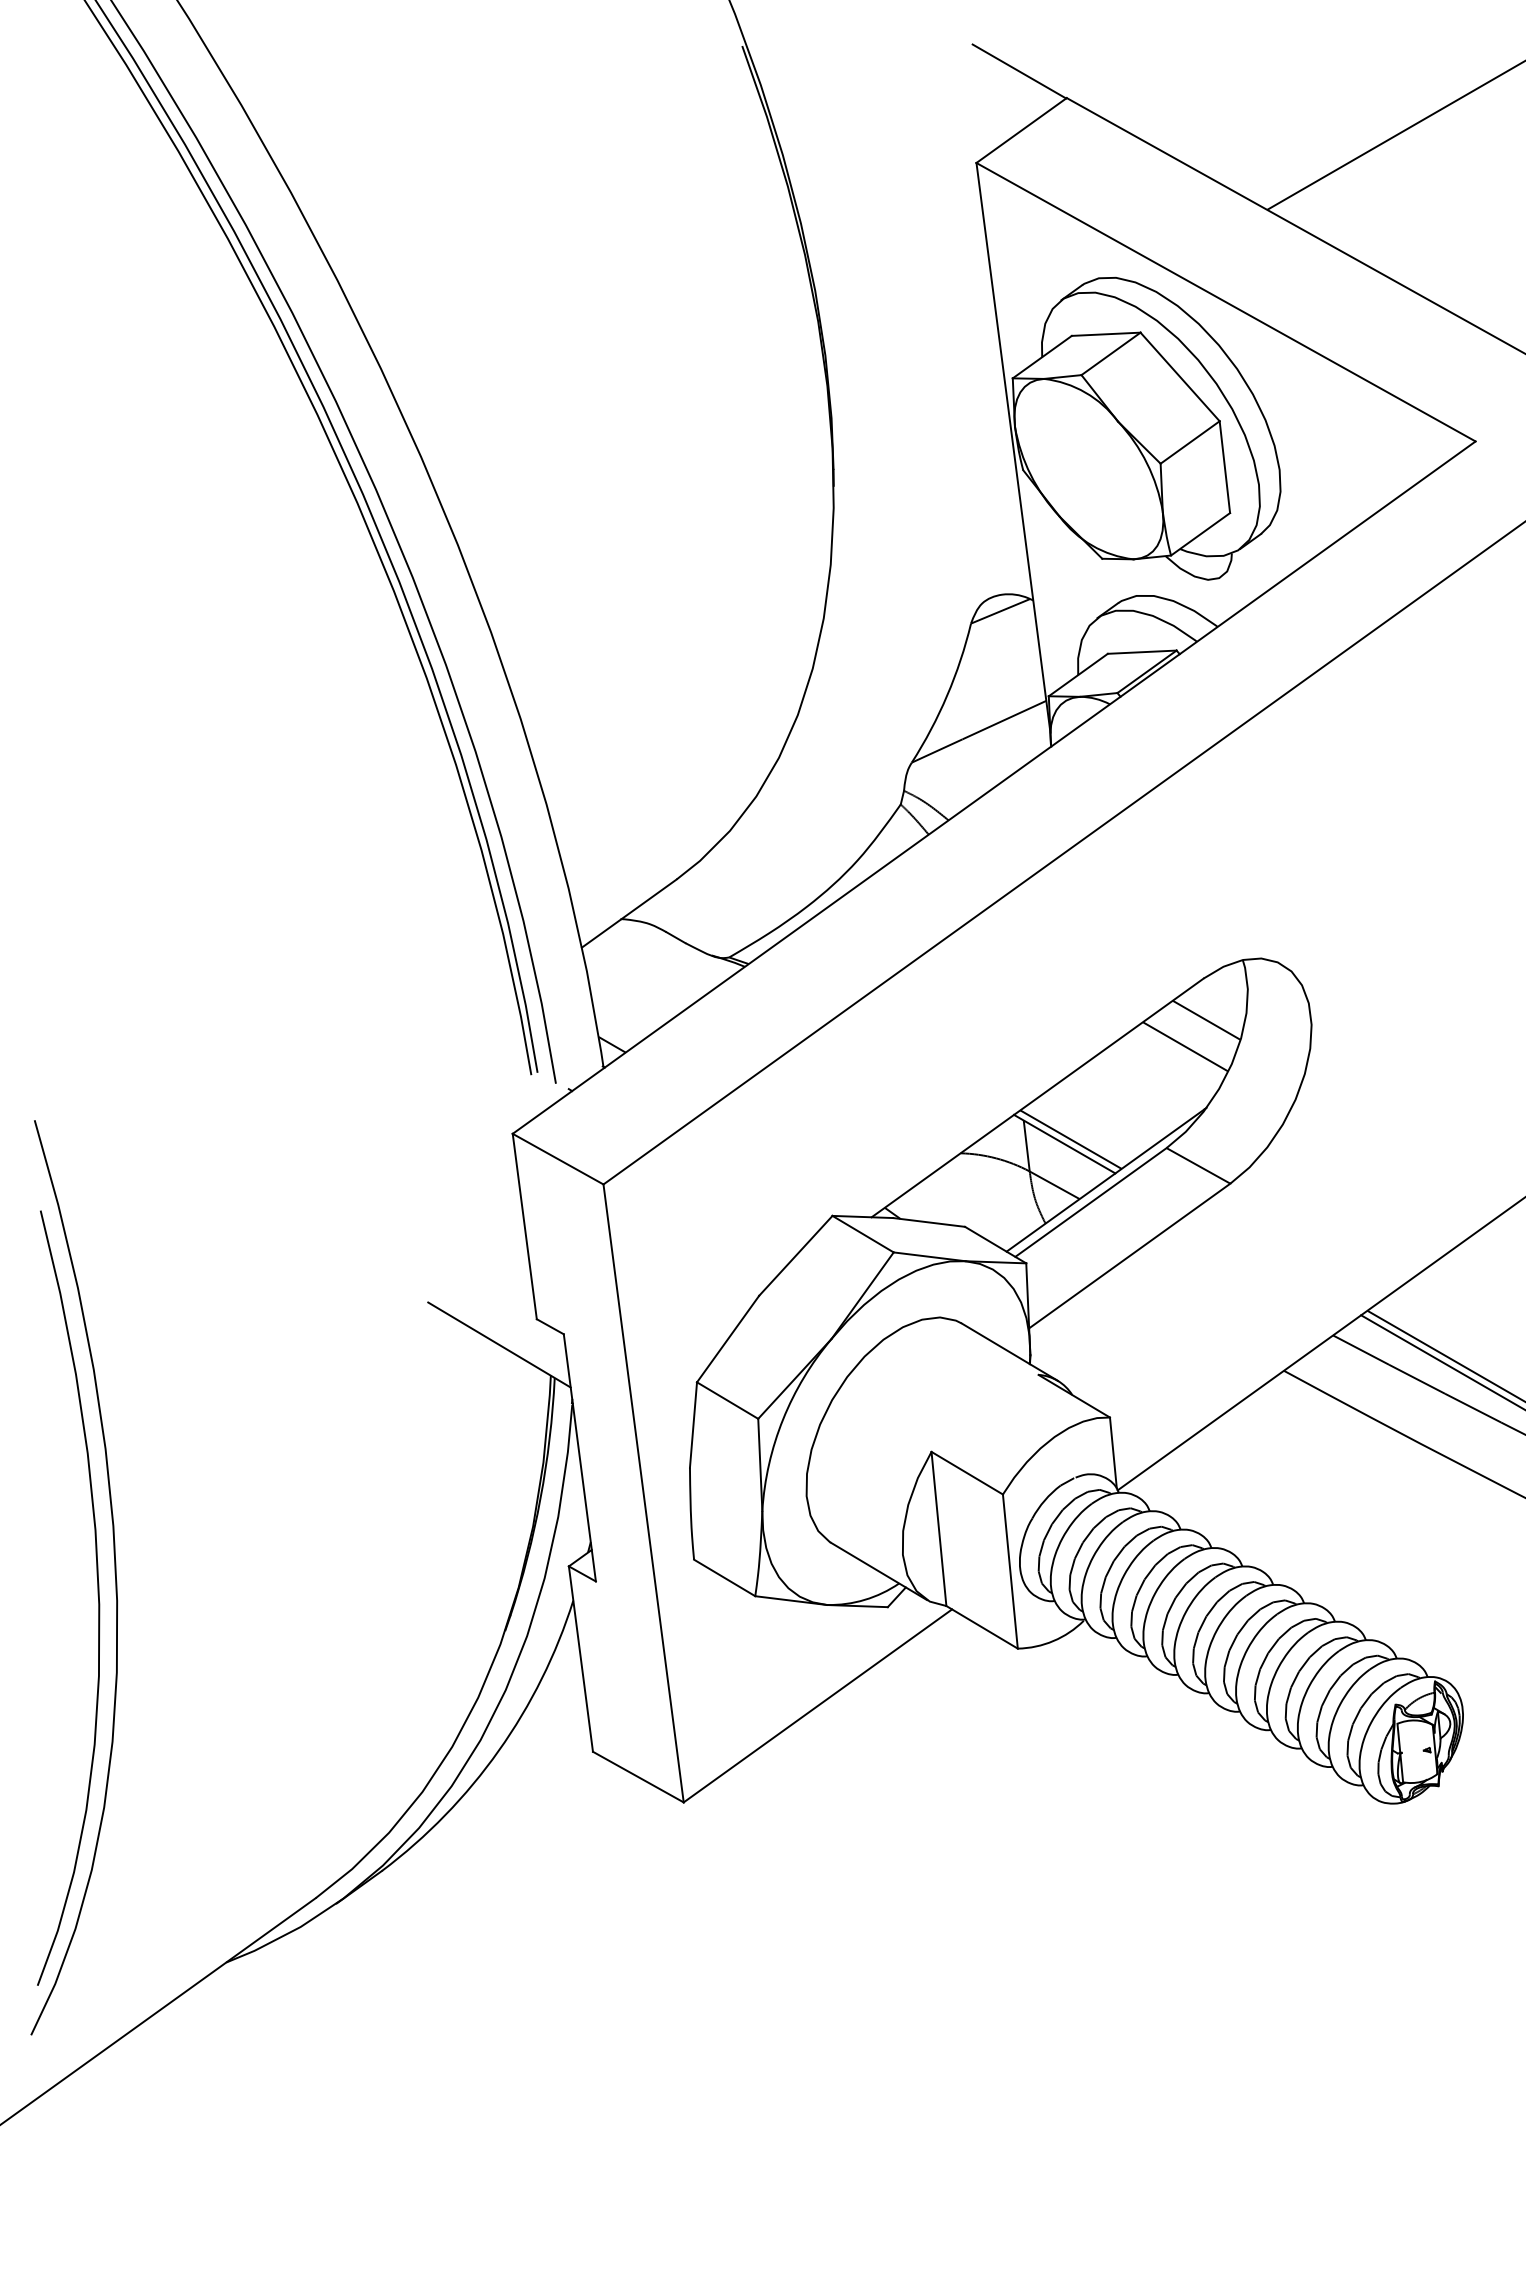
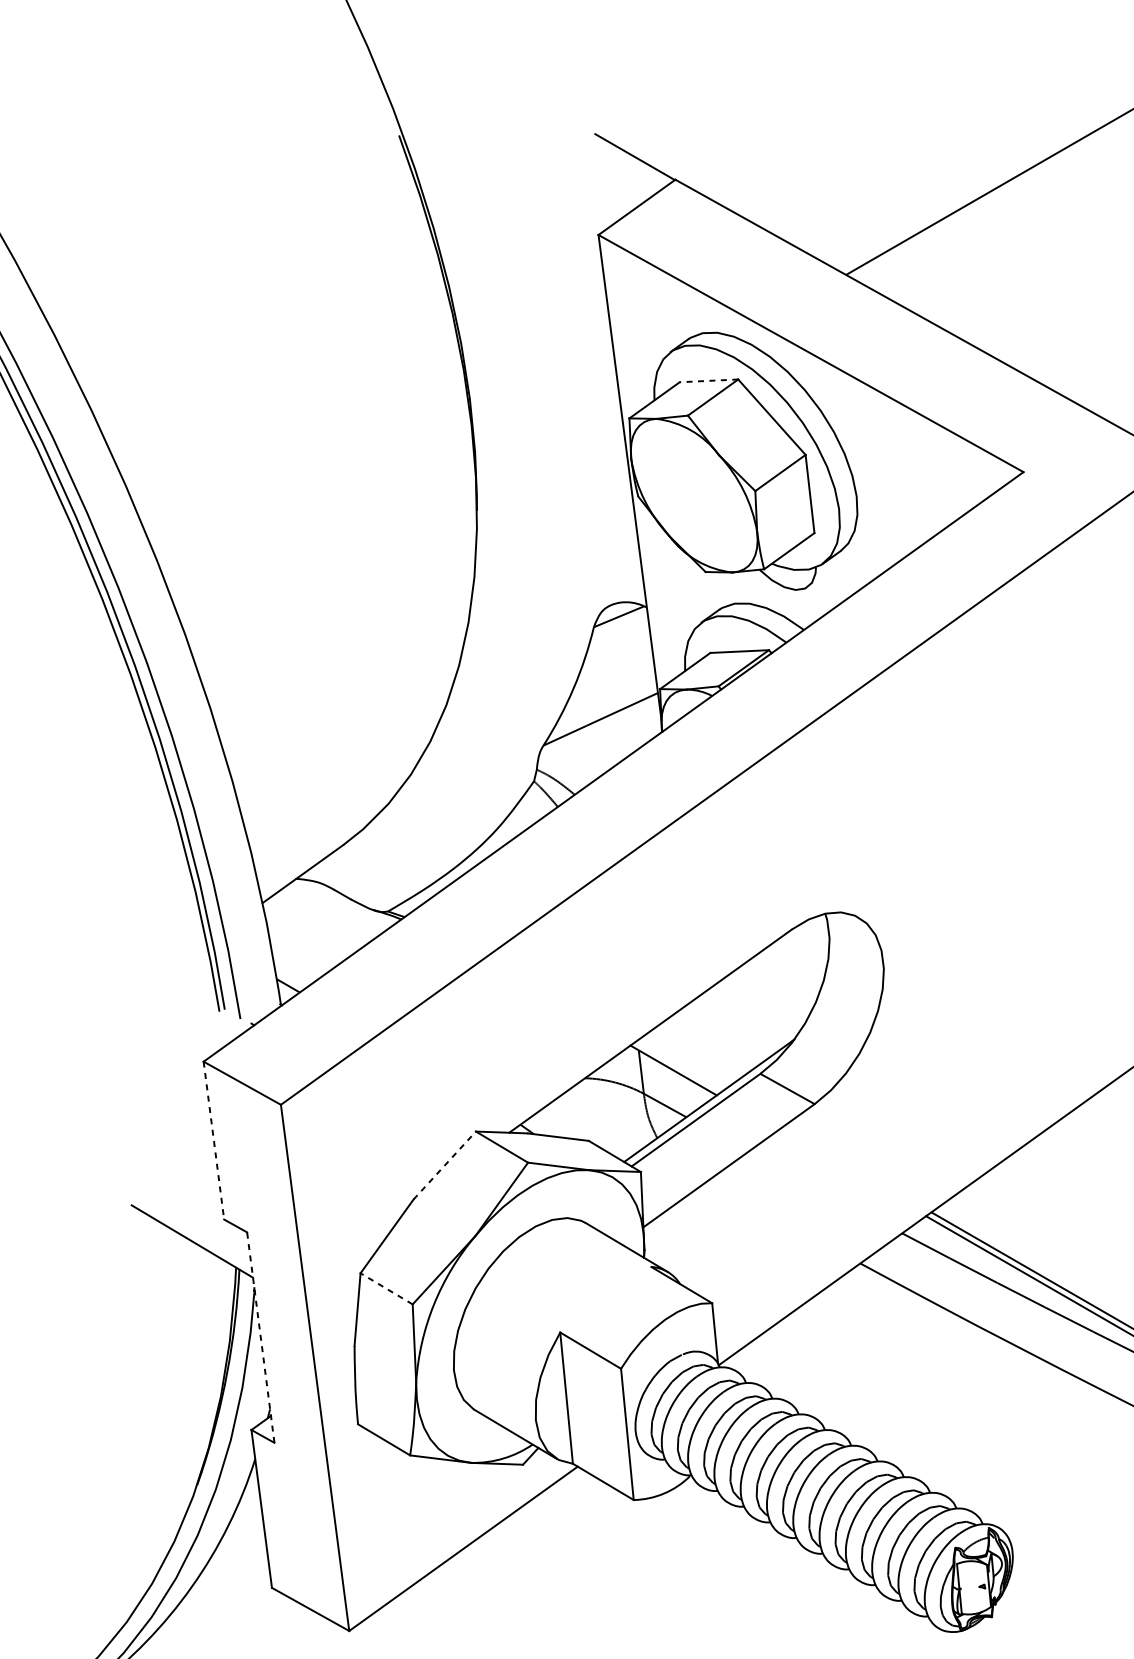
line: (1105, 334) -> (708, 381), solid -> dashed
line: (1206, 1019) -> (794, 964), removed
line: (1185, 1046) -> (776, 987), removed
line: (1070, 1139) -> (678, 1066), removed
line: (524, 1227) -> (213, 1141), solid -> dashed
line: (796, 1255) -> (445, 1165), solid -> dashed
line: (727, 1400) -> (386, 1288), solid -> dashed
line: (579, 1457) -> (260, 1337), solid -> dashed

